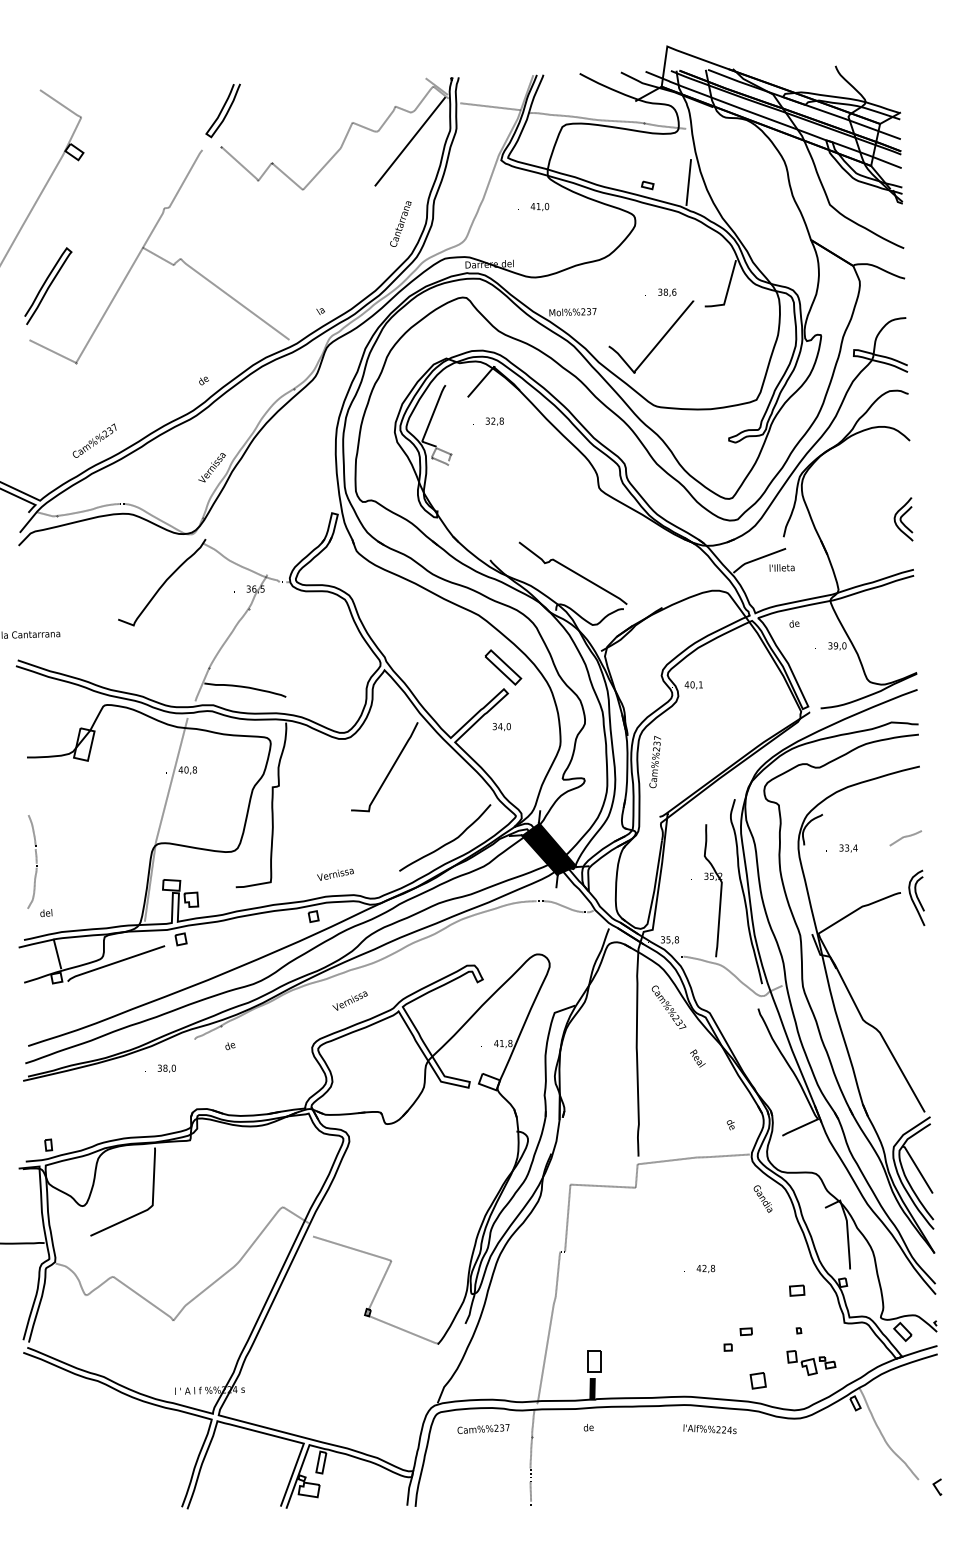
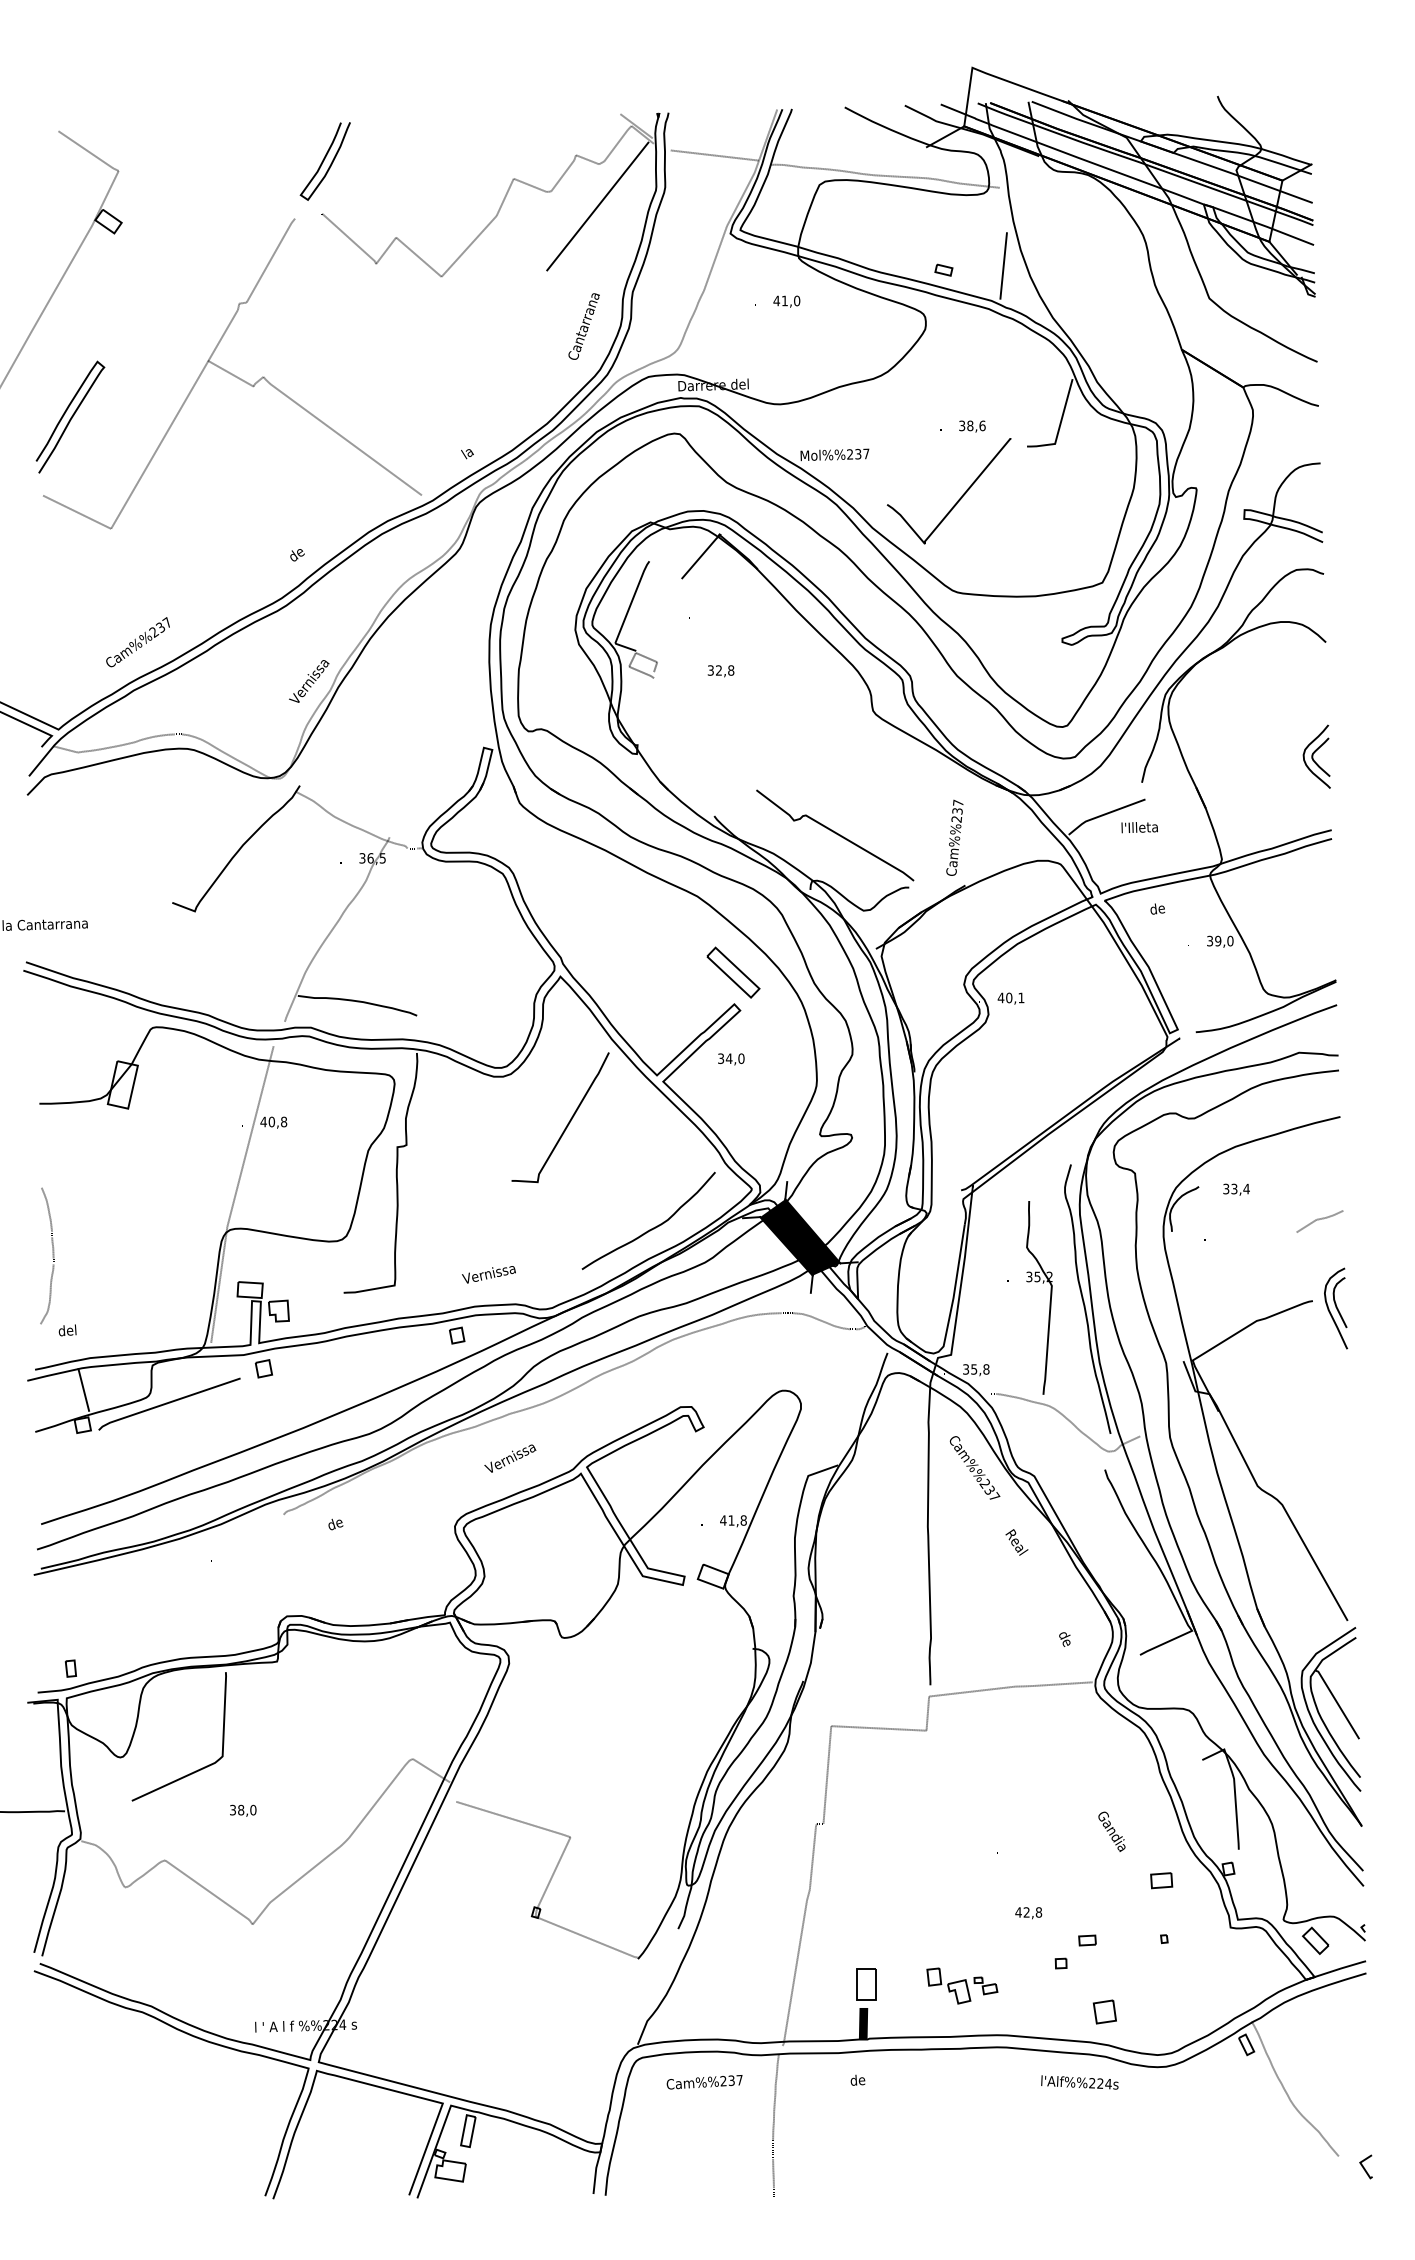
text: (494, 421) -> (720, 671), moved
text: (654, 762) -> (953, 838), moved
text: (848, 848) -> (1236, 1189), moved
text: (166, 1068) -> (242, 1810), moved
text: (762, 1198) -> (1111, 1830), moved
text: (705, 1268) -> (1028, 1912), moved
part: (811, 1362) -> (962, 1985), moved
text: (709, 1429) -> (1079, 2082), moved

